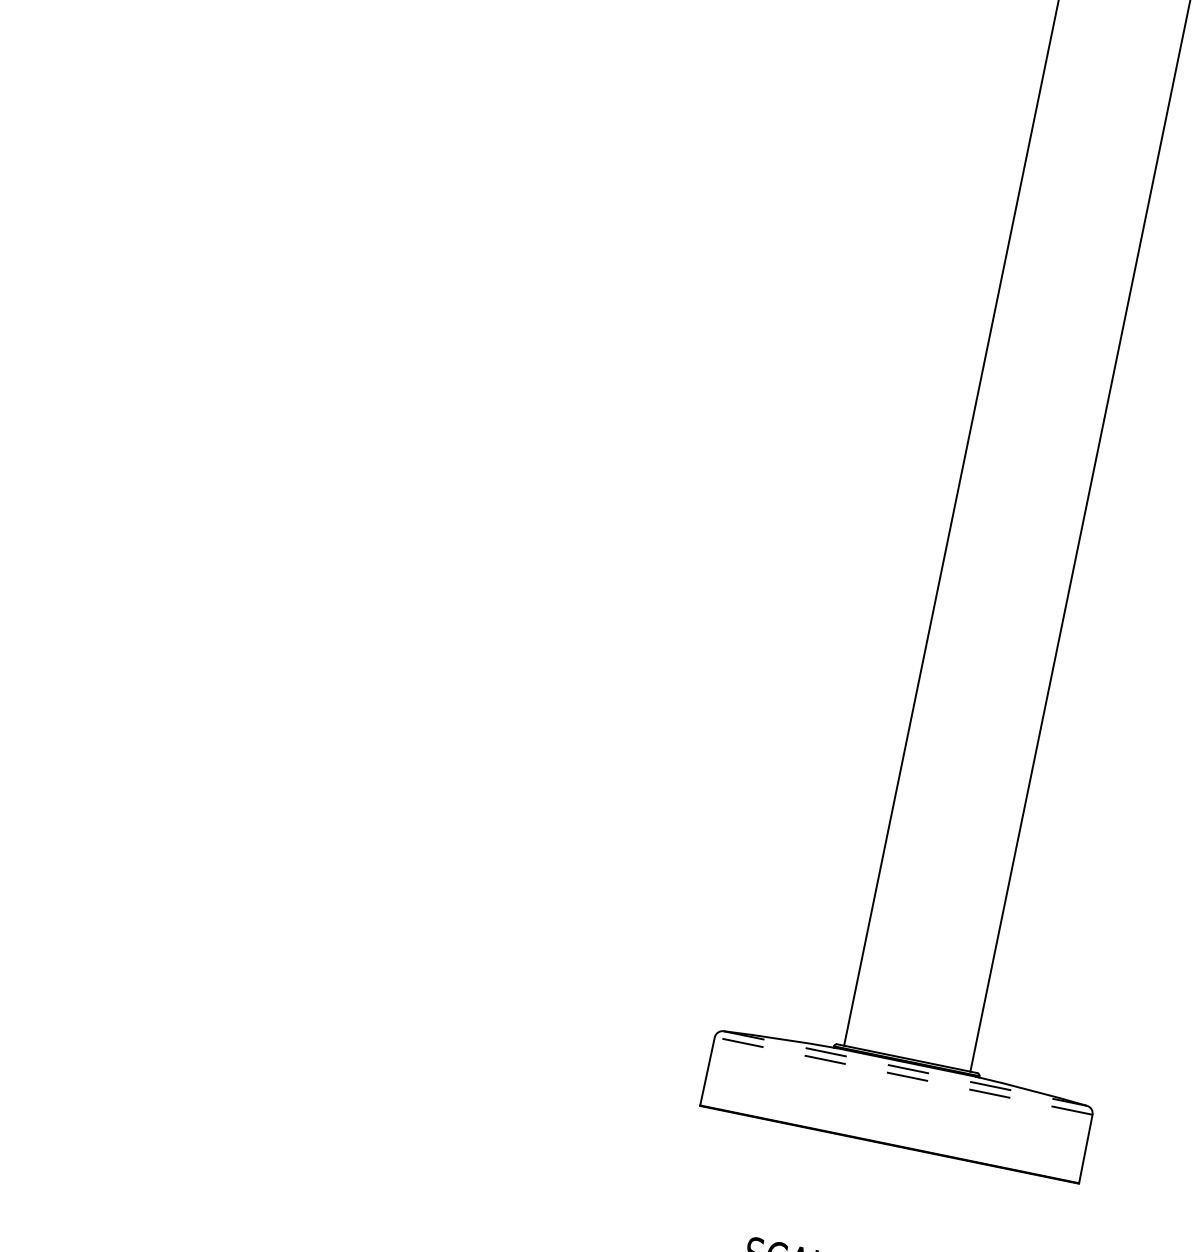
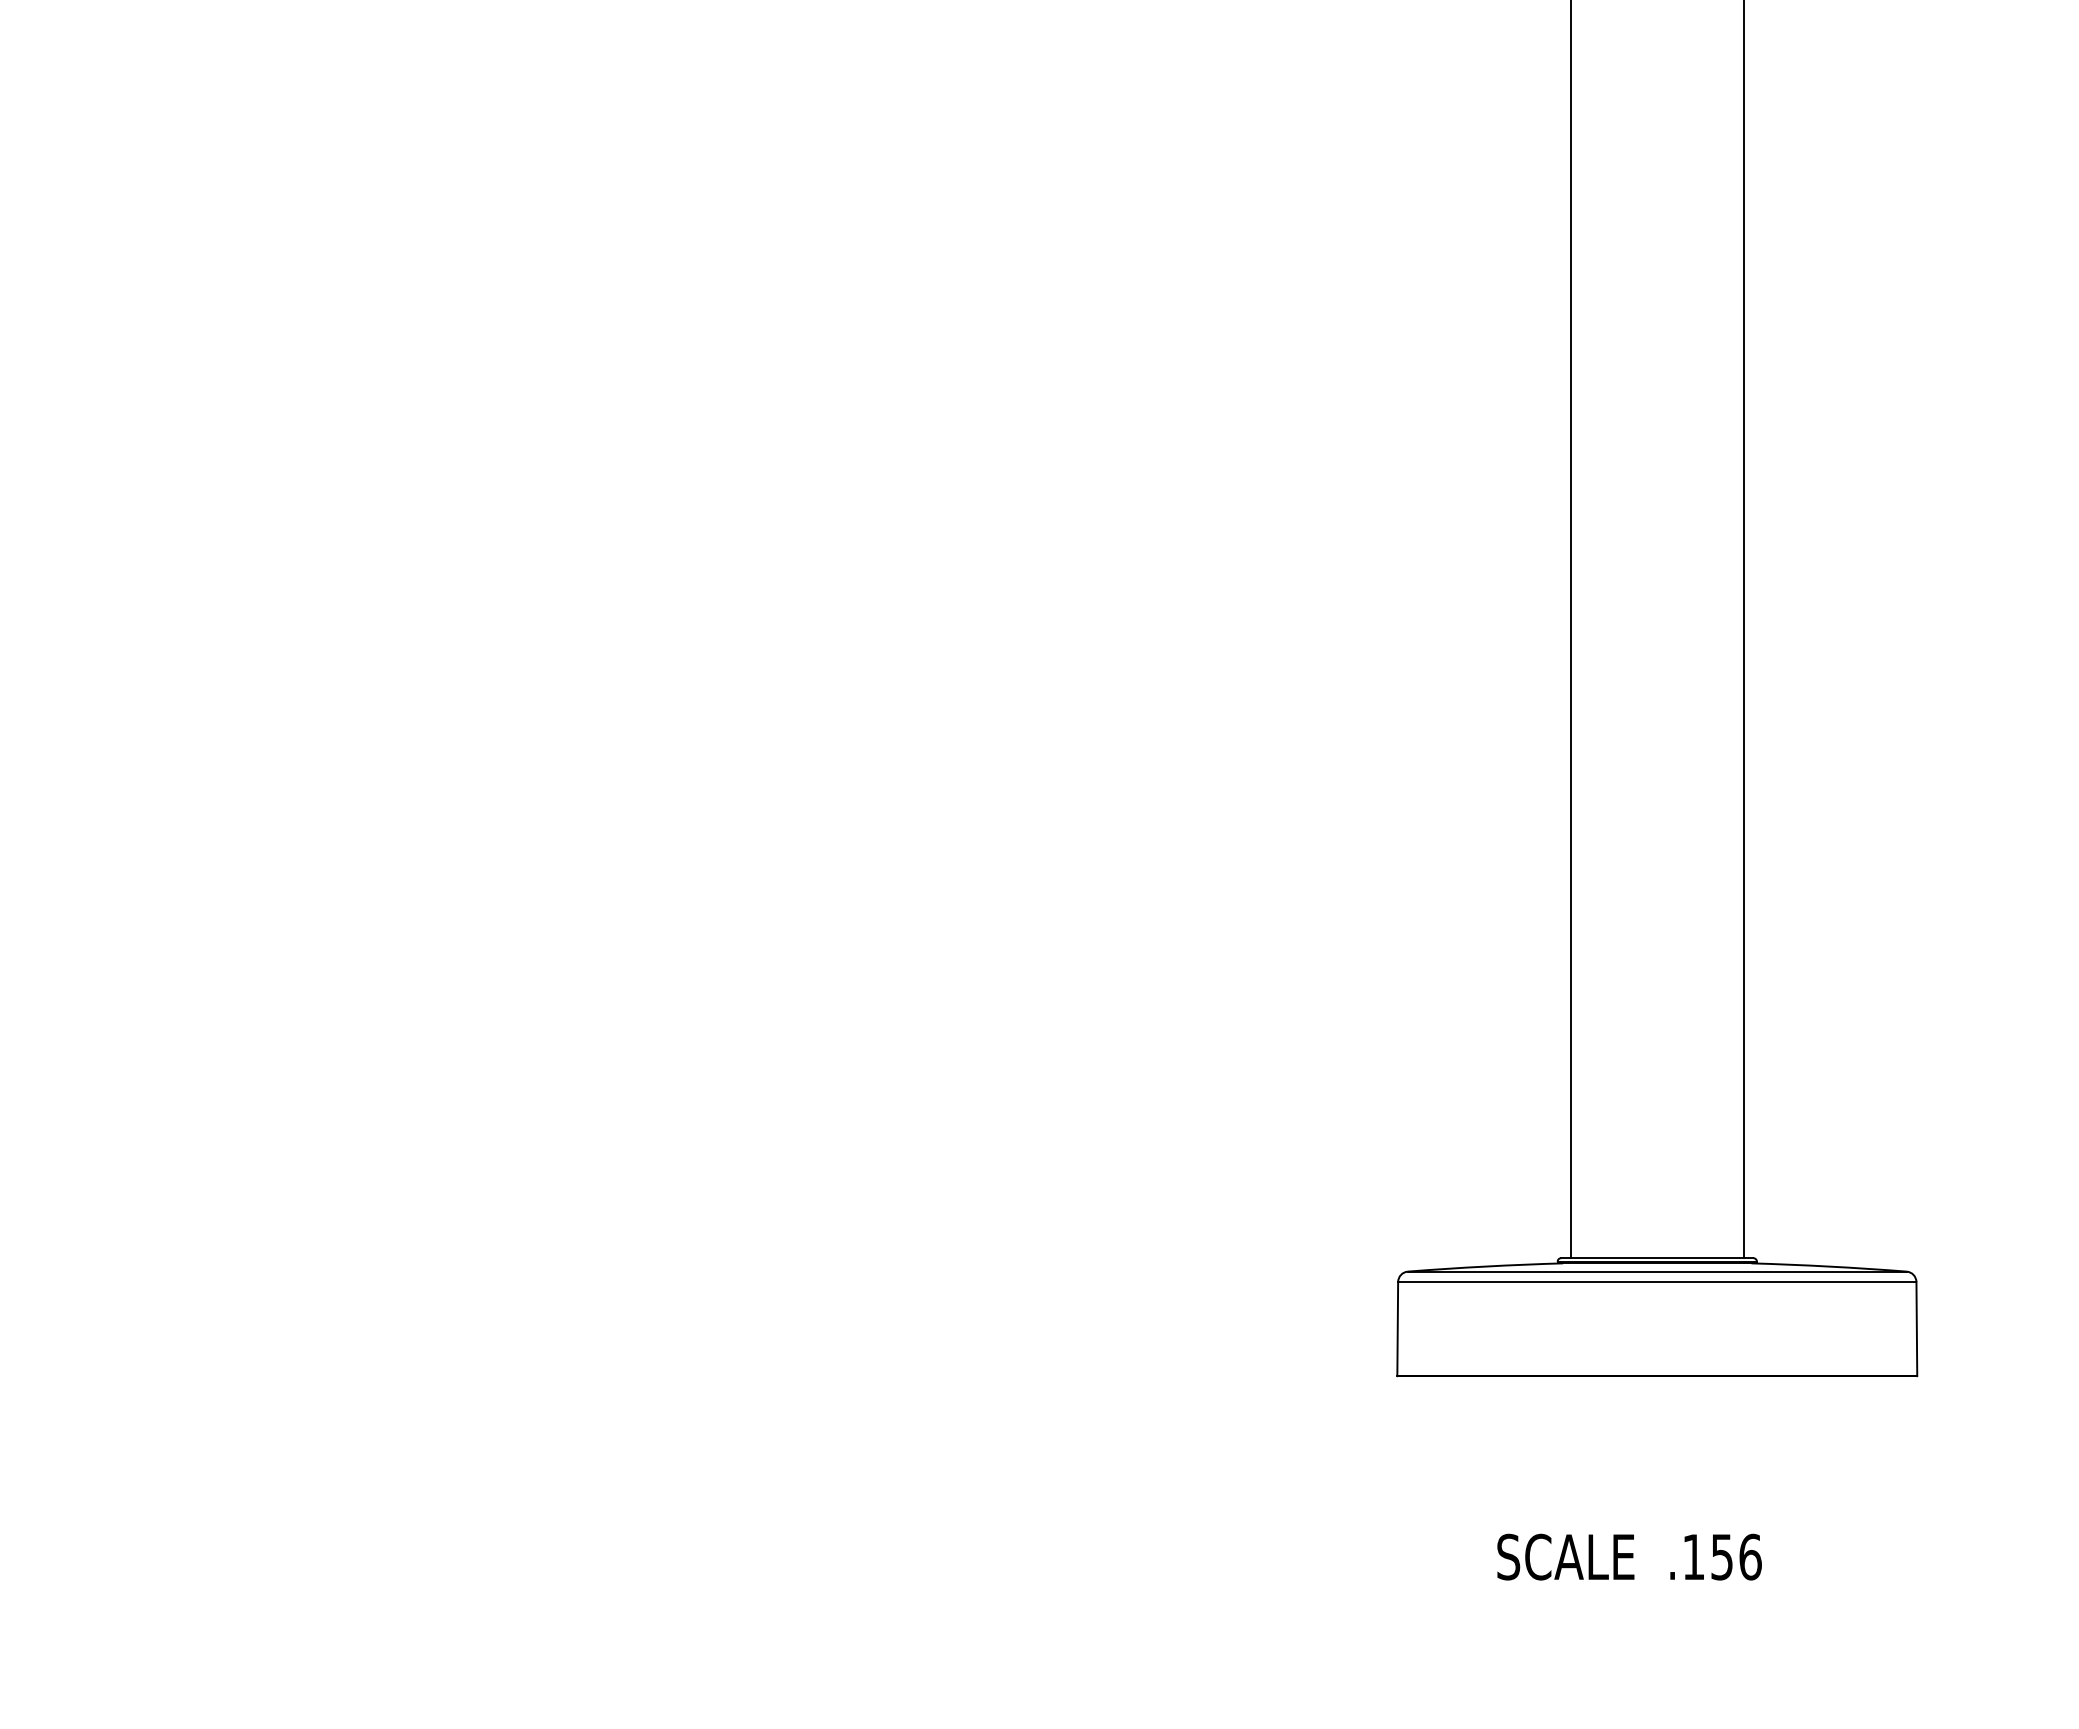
line: (905, 1068) -> (1657, 1271), dashed -> solid
line: (903, 1075) -> (1656, 1281), dashed -> solid

